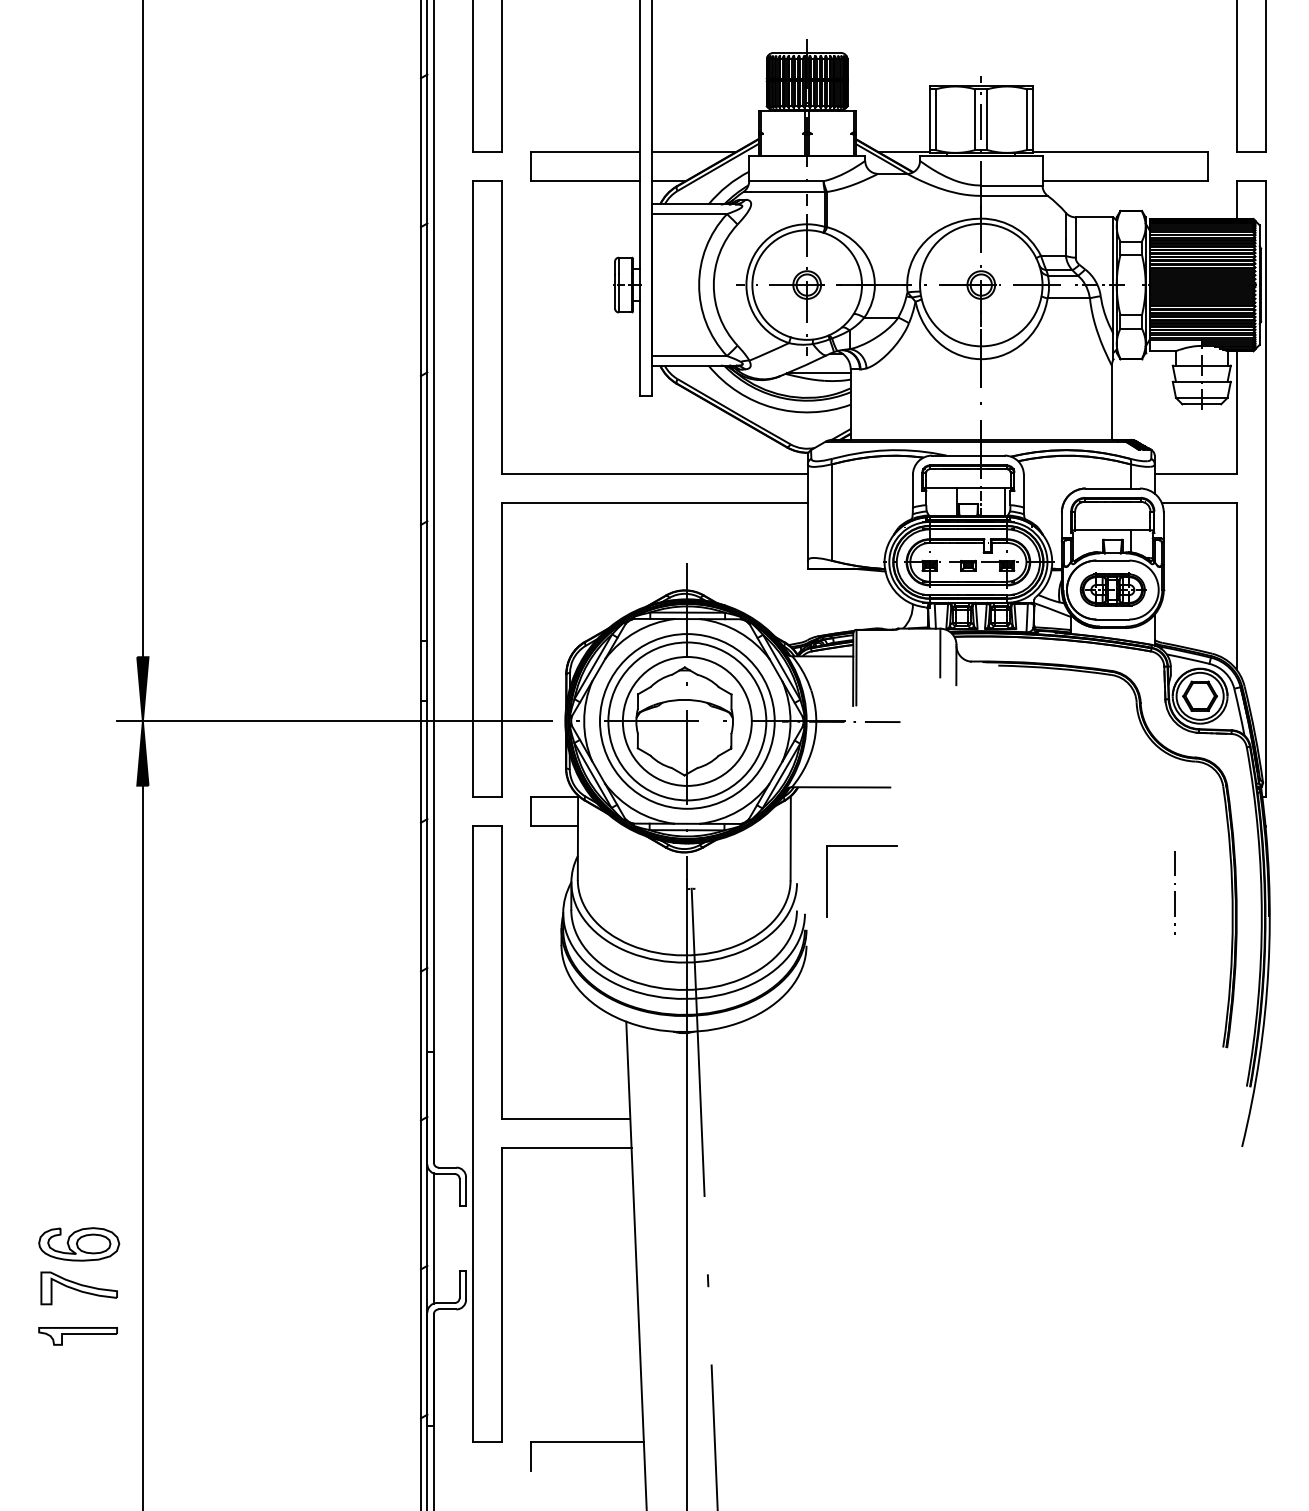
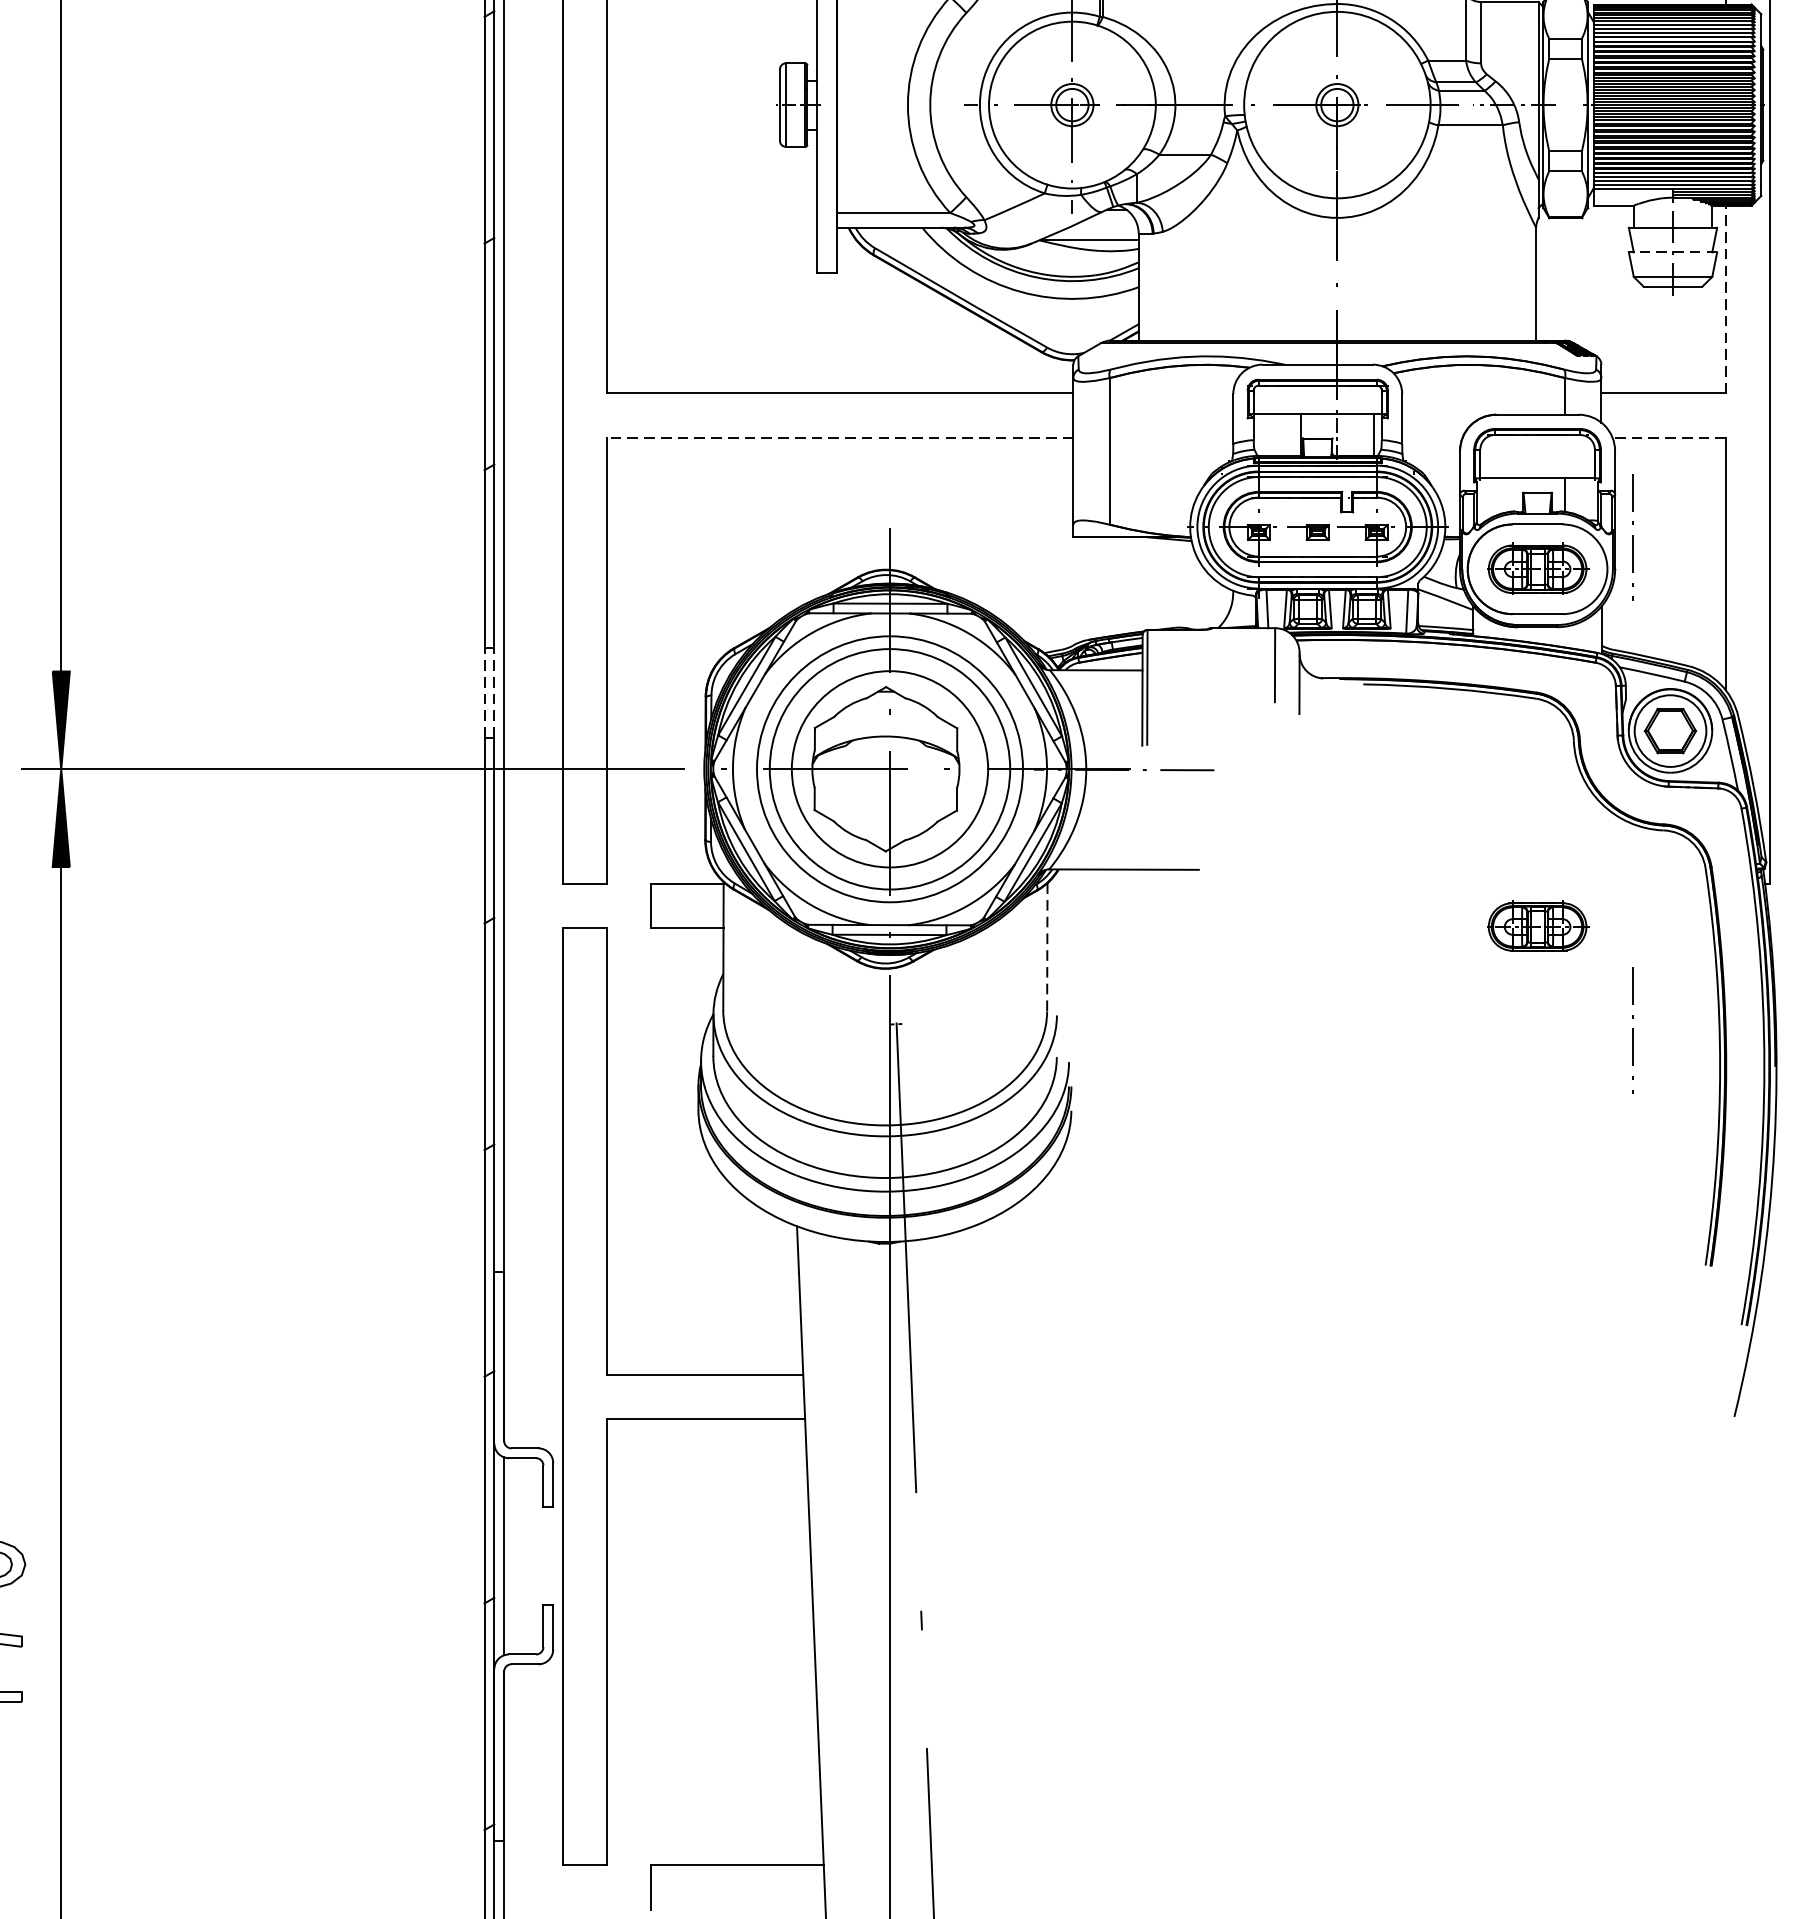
line: (1203, 381) -> (1675, 251), solid -> dashed
line: (1236, 412) -> (1725, 299), solid -> dashed
line: (654, 503) -> (839, 437), solid -> dashed
line: (1198, 503) -> (1668, 437), solid -> dashed
line: (1174, 568) -> (1631, 536), added
line: (420, 671) -> (483, 693), solid -> dashed
line: (427, 671) -> (494, 693), solid -> dashed
part: (1112, 824) -> (1537, 926), added
line: (790, 838) -> (1046, 947), solid -> dashed
part: (827, 881) -> (1103, 1012), removed

